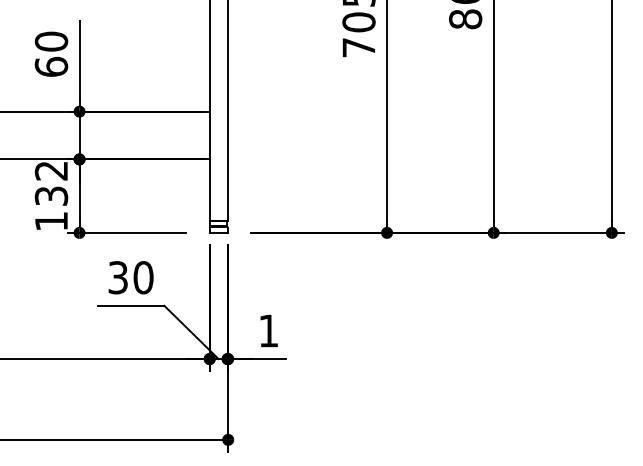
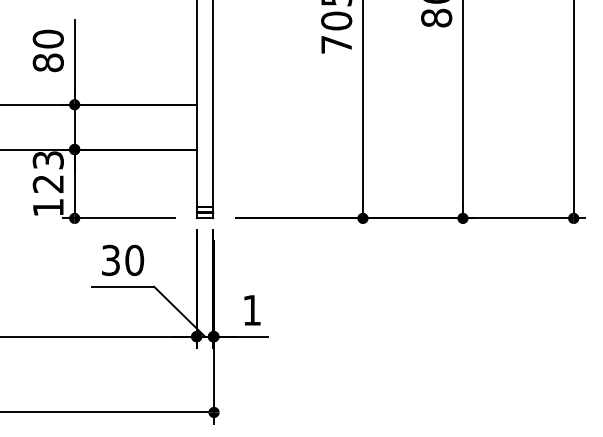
text: (50, 66) -> (47, 62), 60 -> 80
text: (51, 183) -> (48, 172), 132 -> 123

